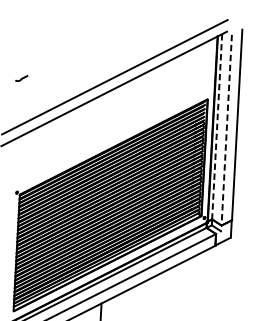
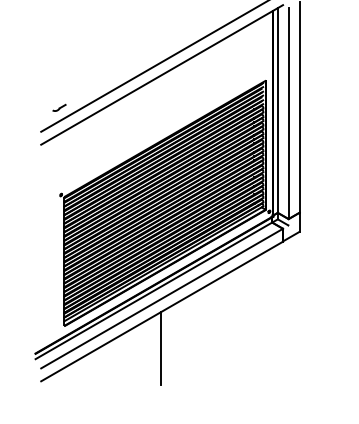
part: (21, 78) -> (59, 107), moved
line: (216, 127) -> (277, 111), dashed -> solid
line: (226, 130) -> (288, 114), dashed -> solid

